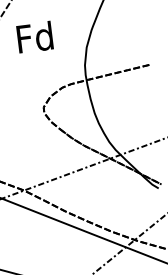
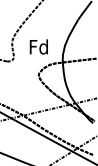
text: (34, 36) -> (38, 46), moved

